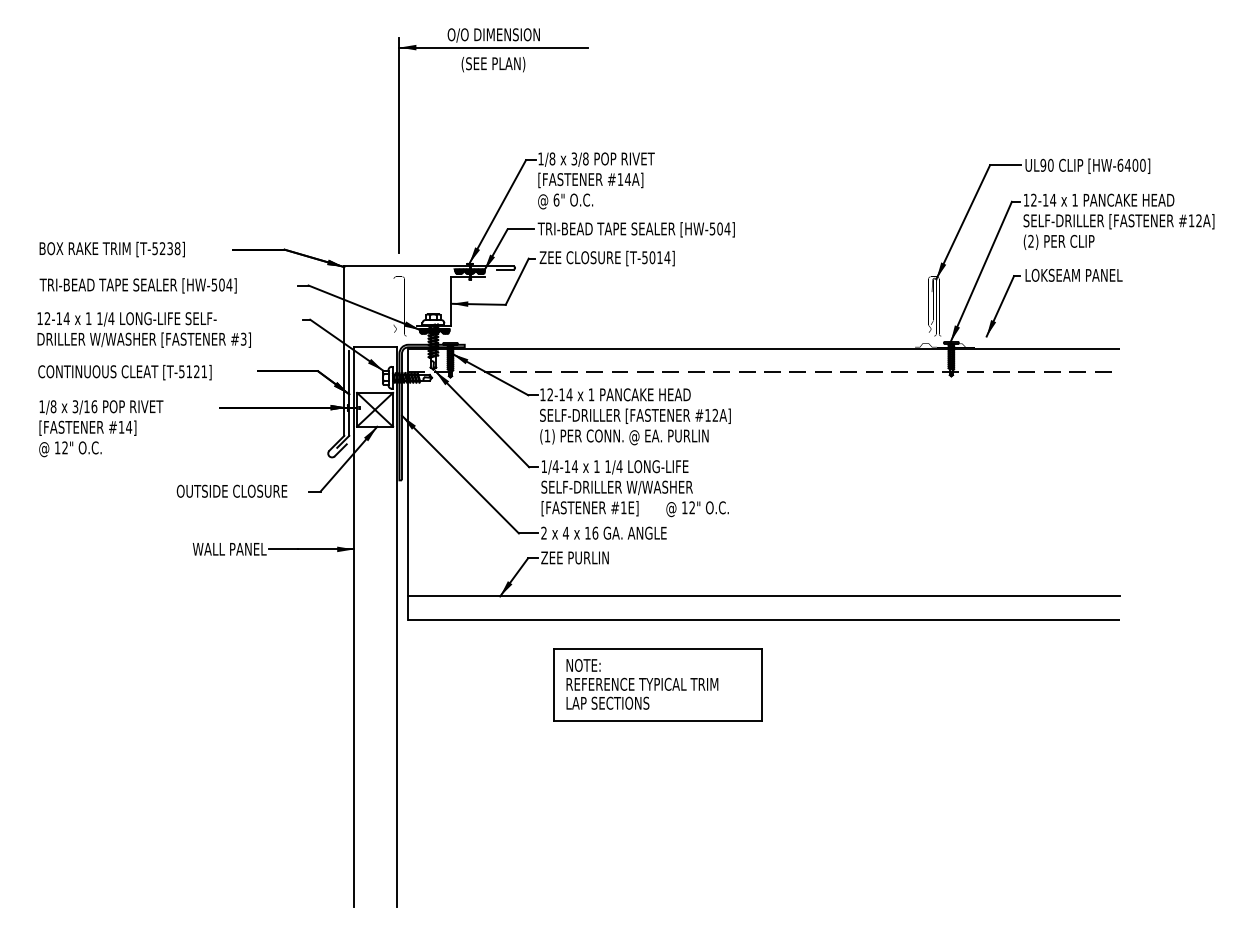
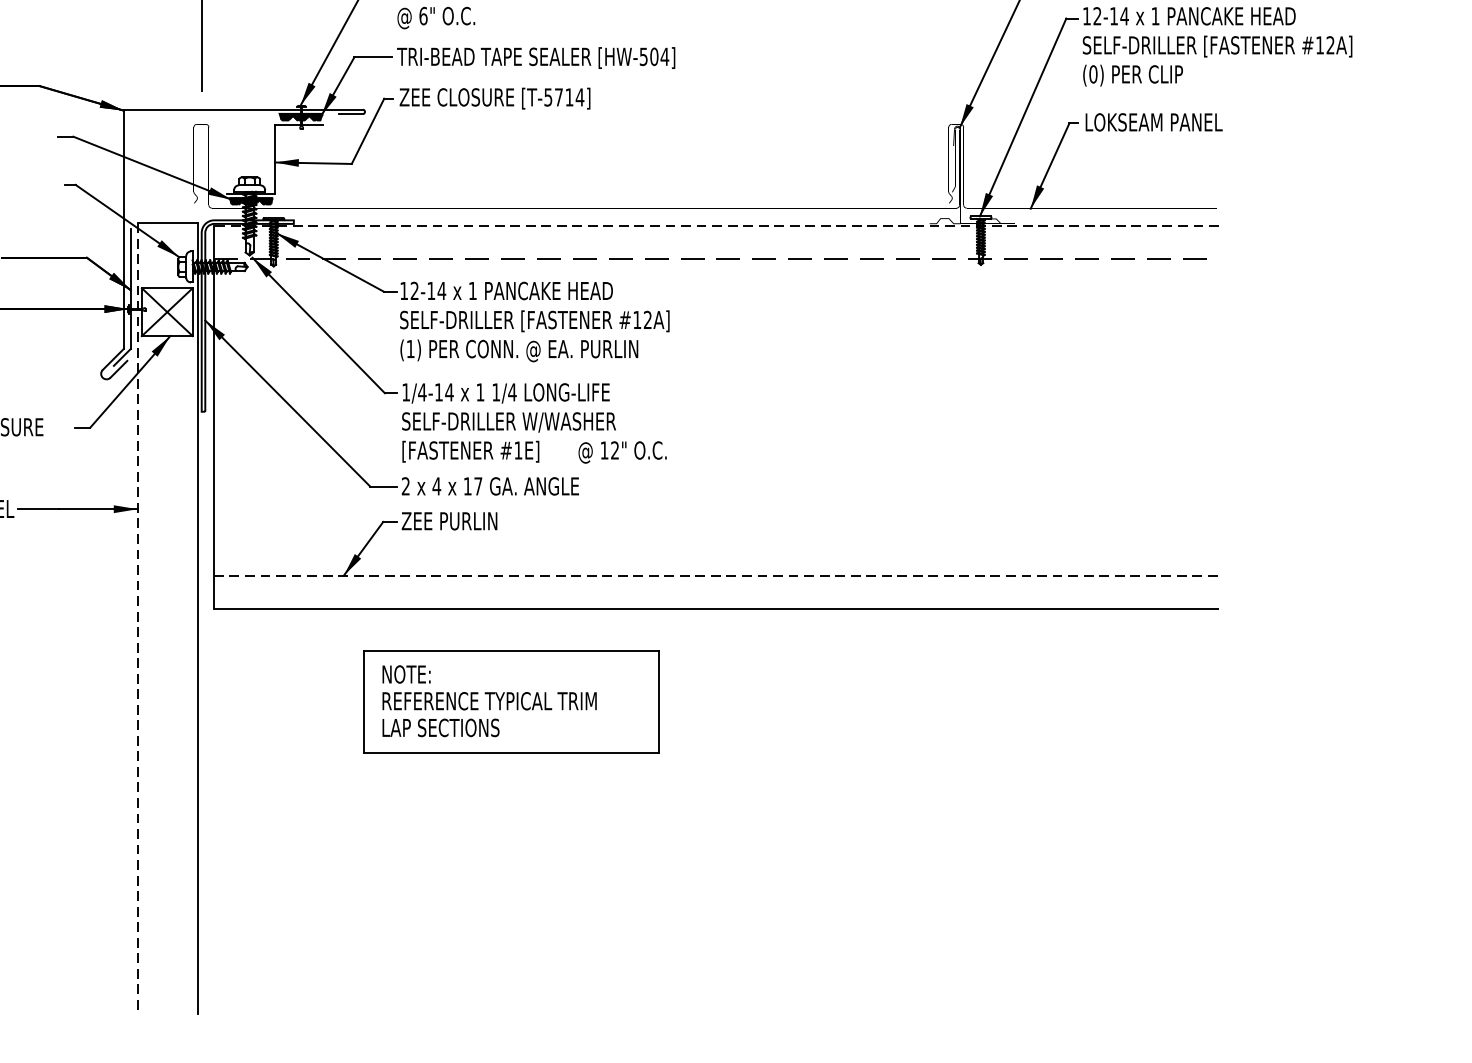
text: (1030, 241) -> (1092, 74), (2) -> (0)
text: (652, 257) -> (558, 97), [T-5014] -> [T-5714]
line: (764, 348) -> (717, 225), solid -> dashed
text: (595, 532) -> (478, 485), 16 -> 17
line: (764, 596) -> (717, 575), solid -> dashed
line: (354, 626) -> (138, 618), solid -> dashed
part: (657, 684) -> (510, 701), moved

